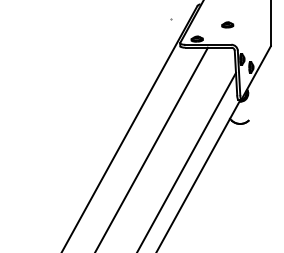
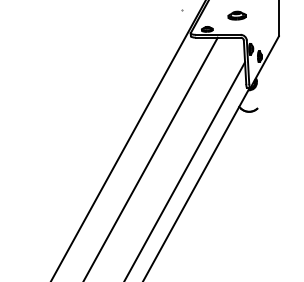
part: (227, 24) -> (236, 15), size x1.6

